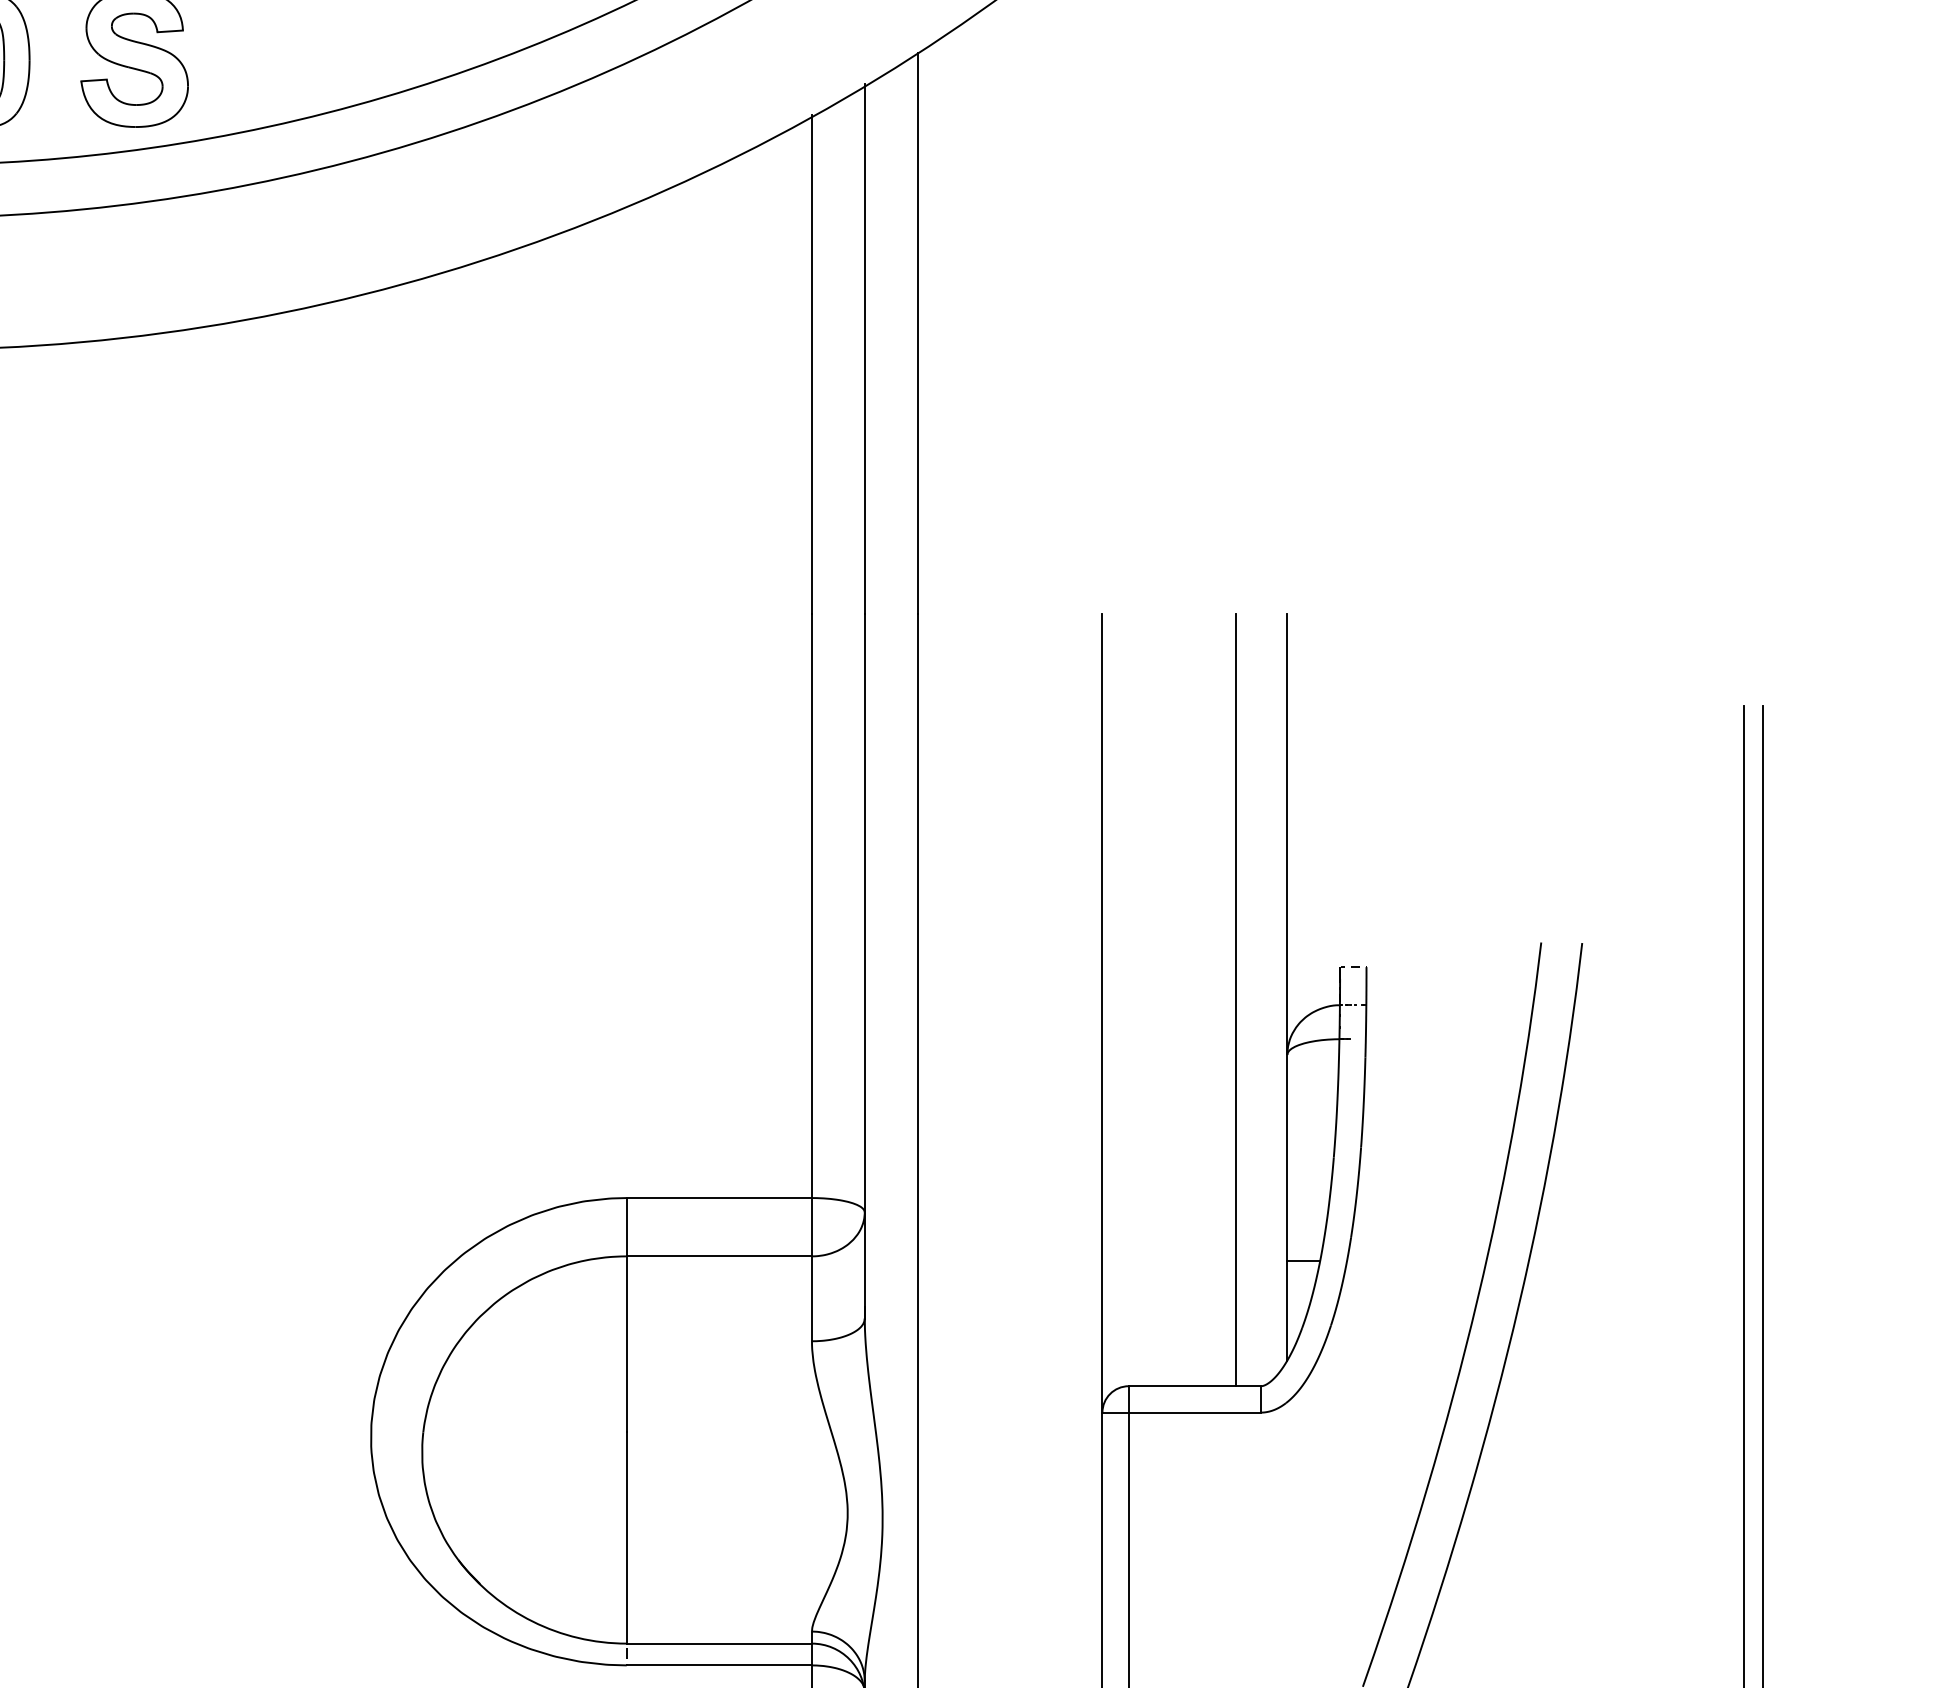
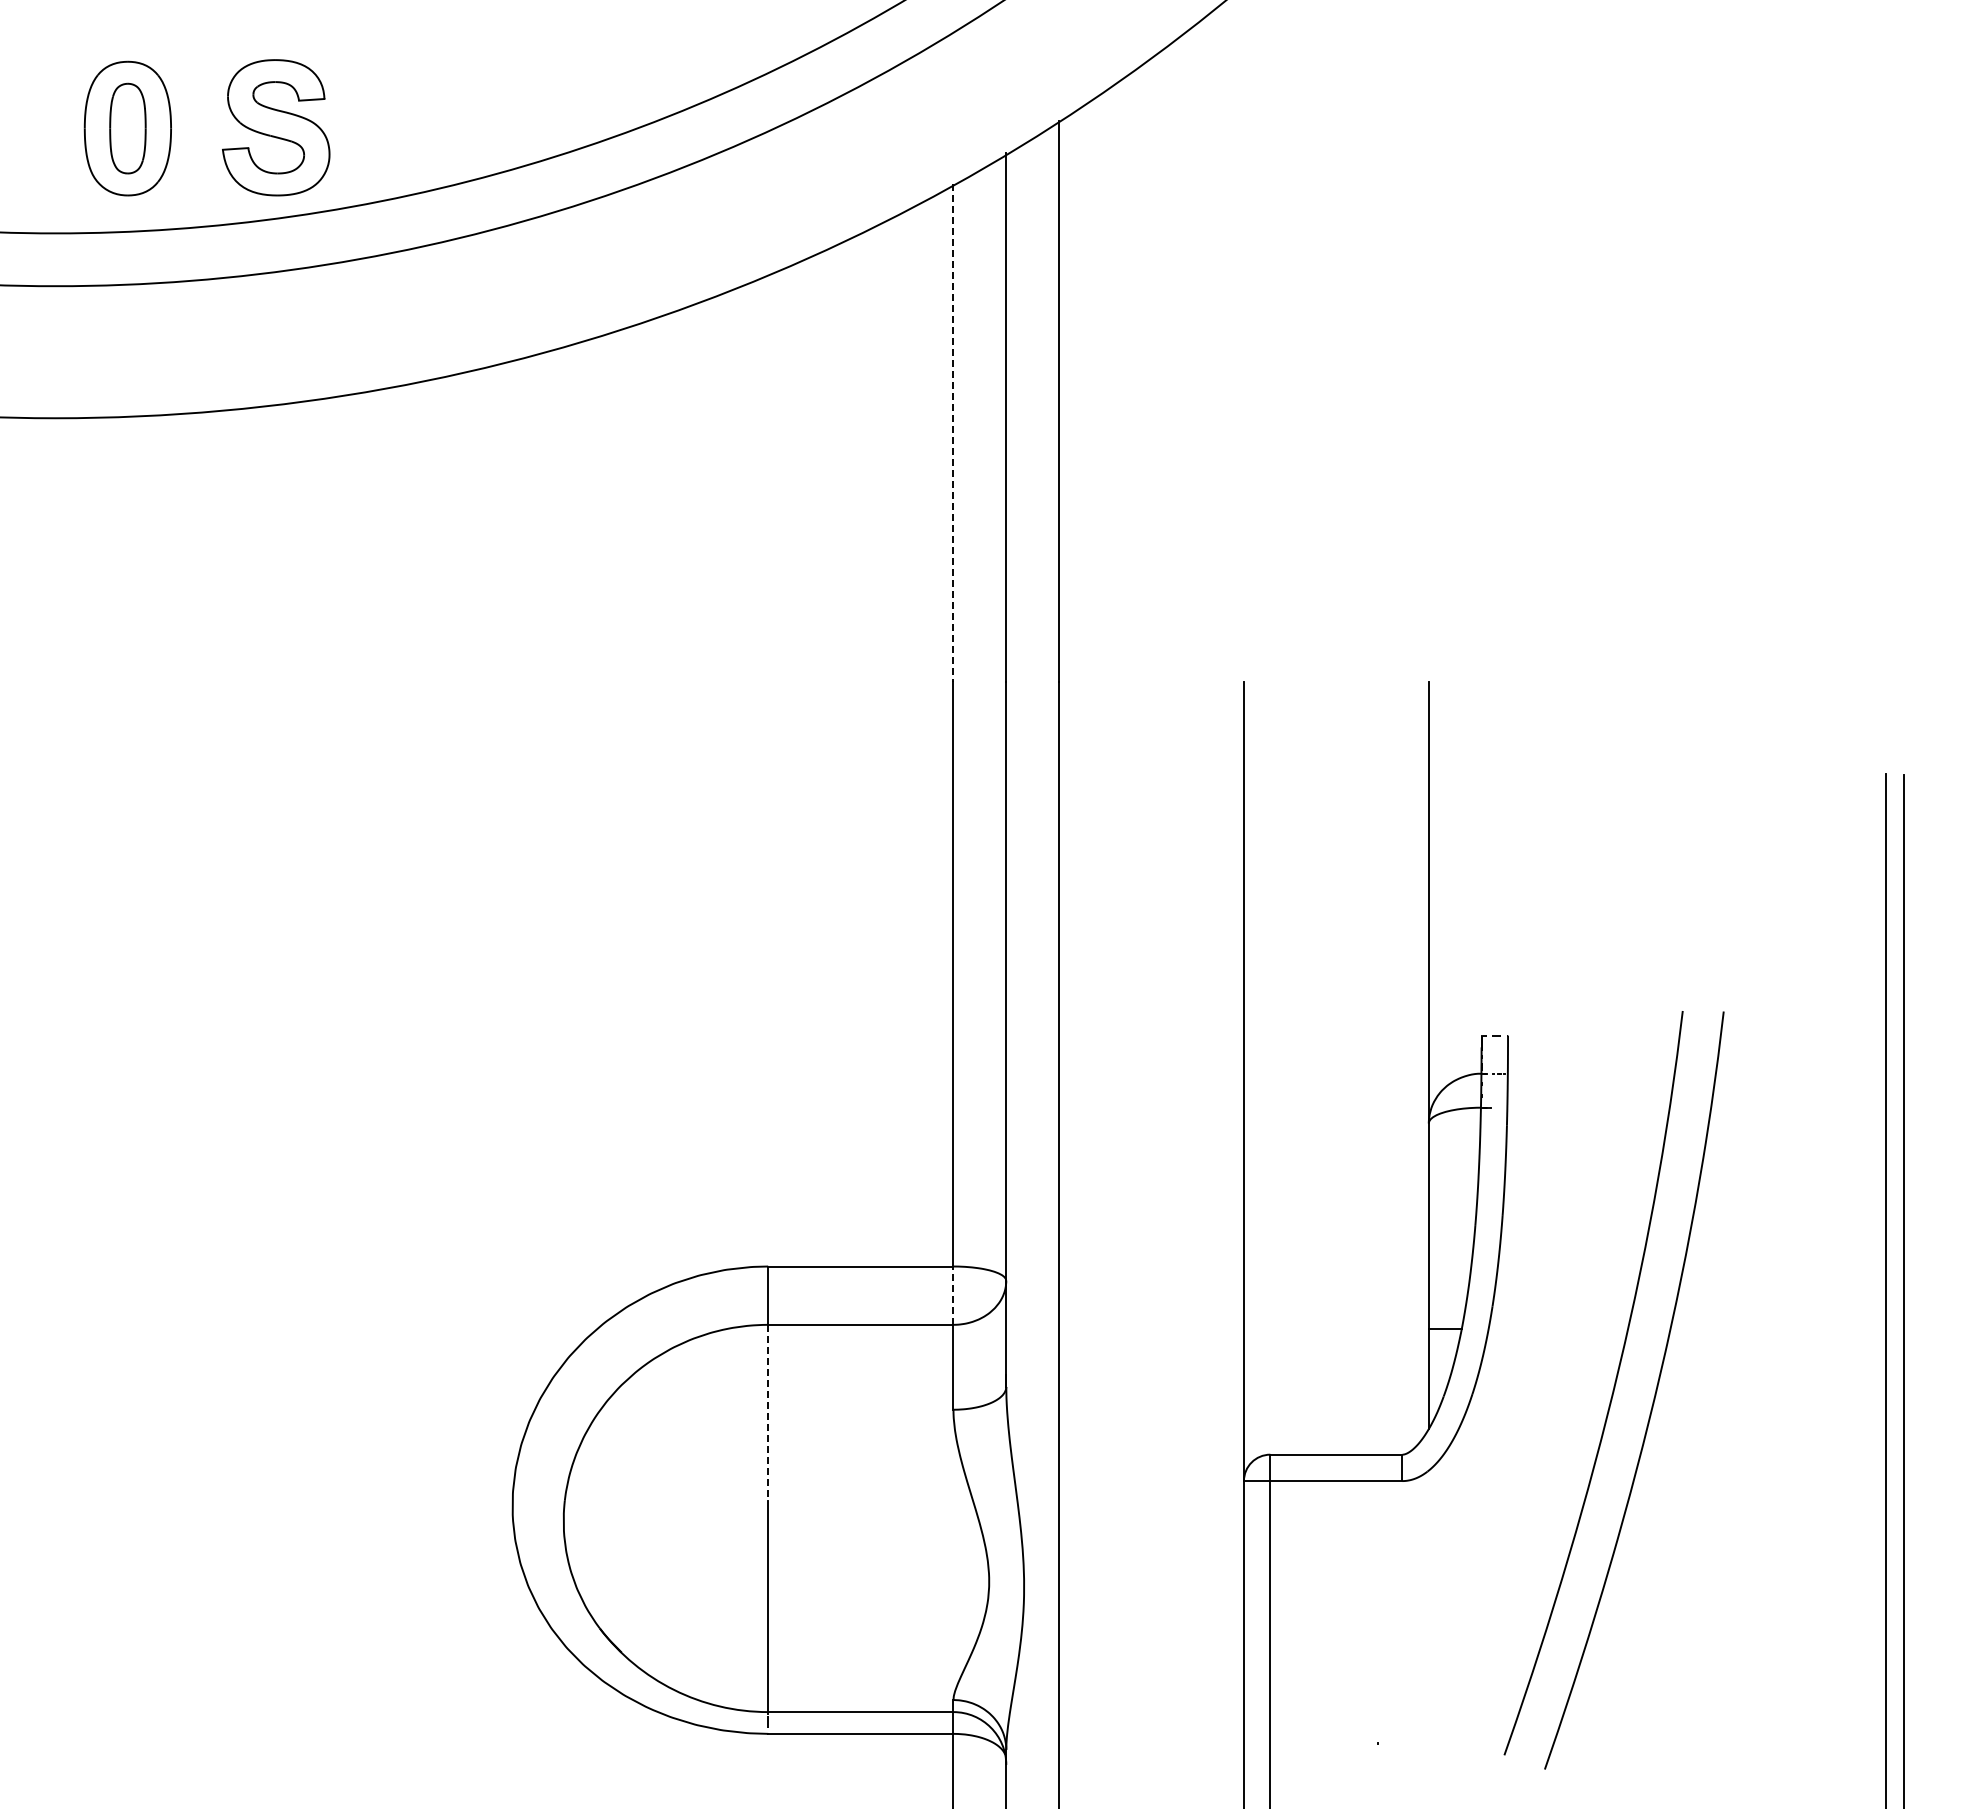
line: (811, 365) -> (953, 433), solid -> dashed
line: (1235, 1000) -> (1377, 1068), removed
line: (811, 1227) -> (953, 1295), solid -> dashed
line: (626, 1344) -> (768, 1412), solid -> dashed

